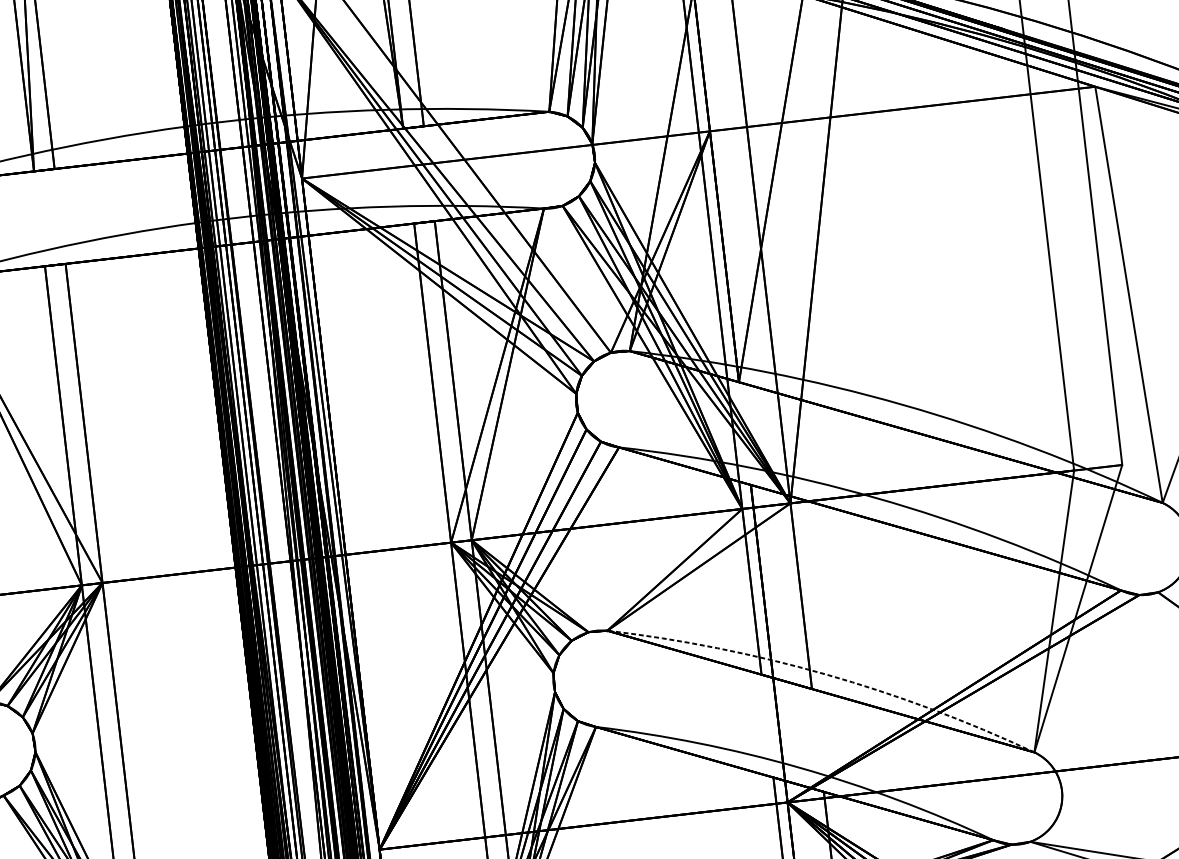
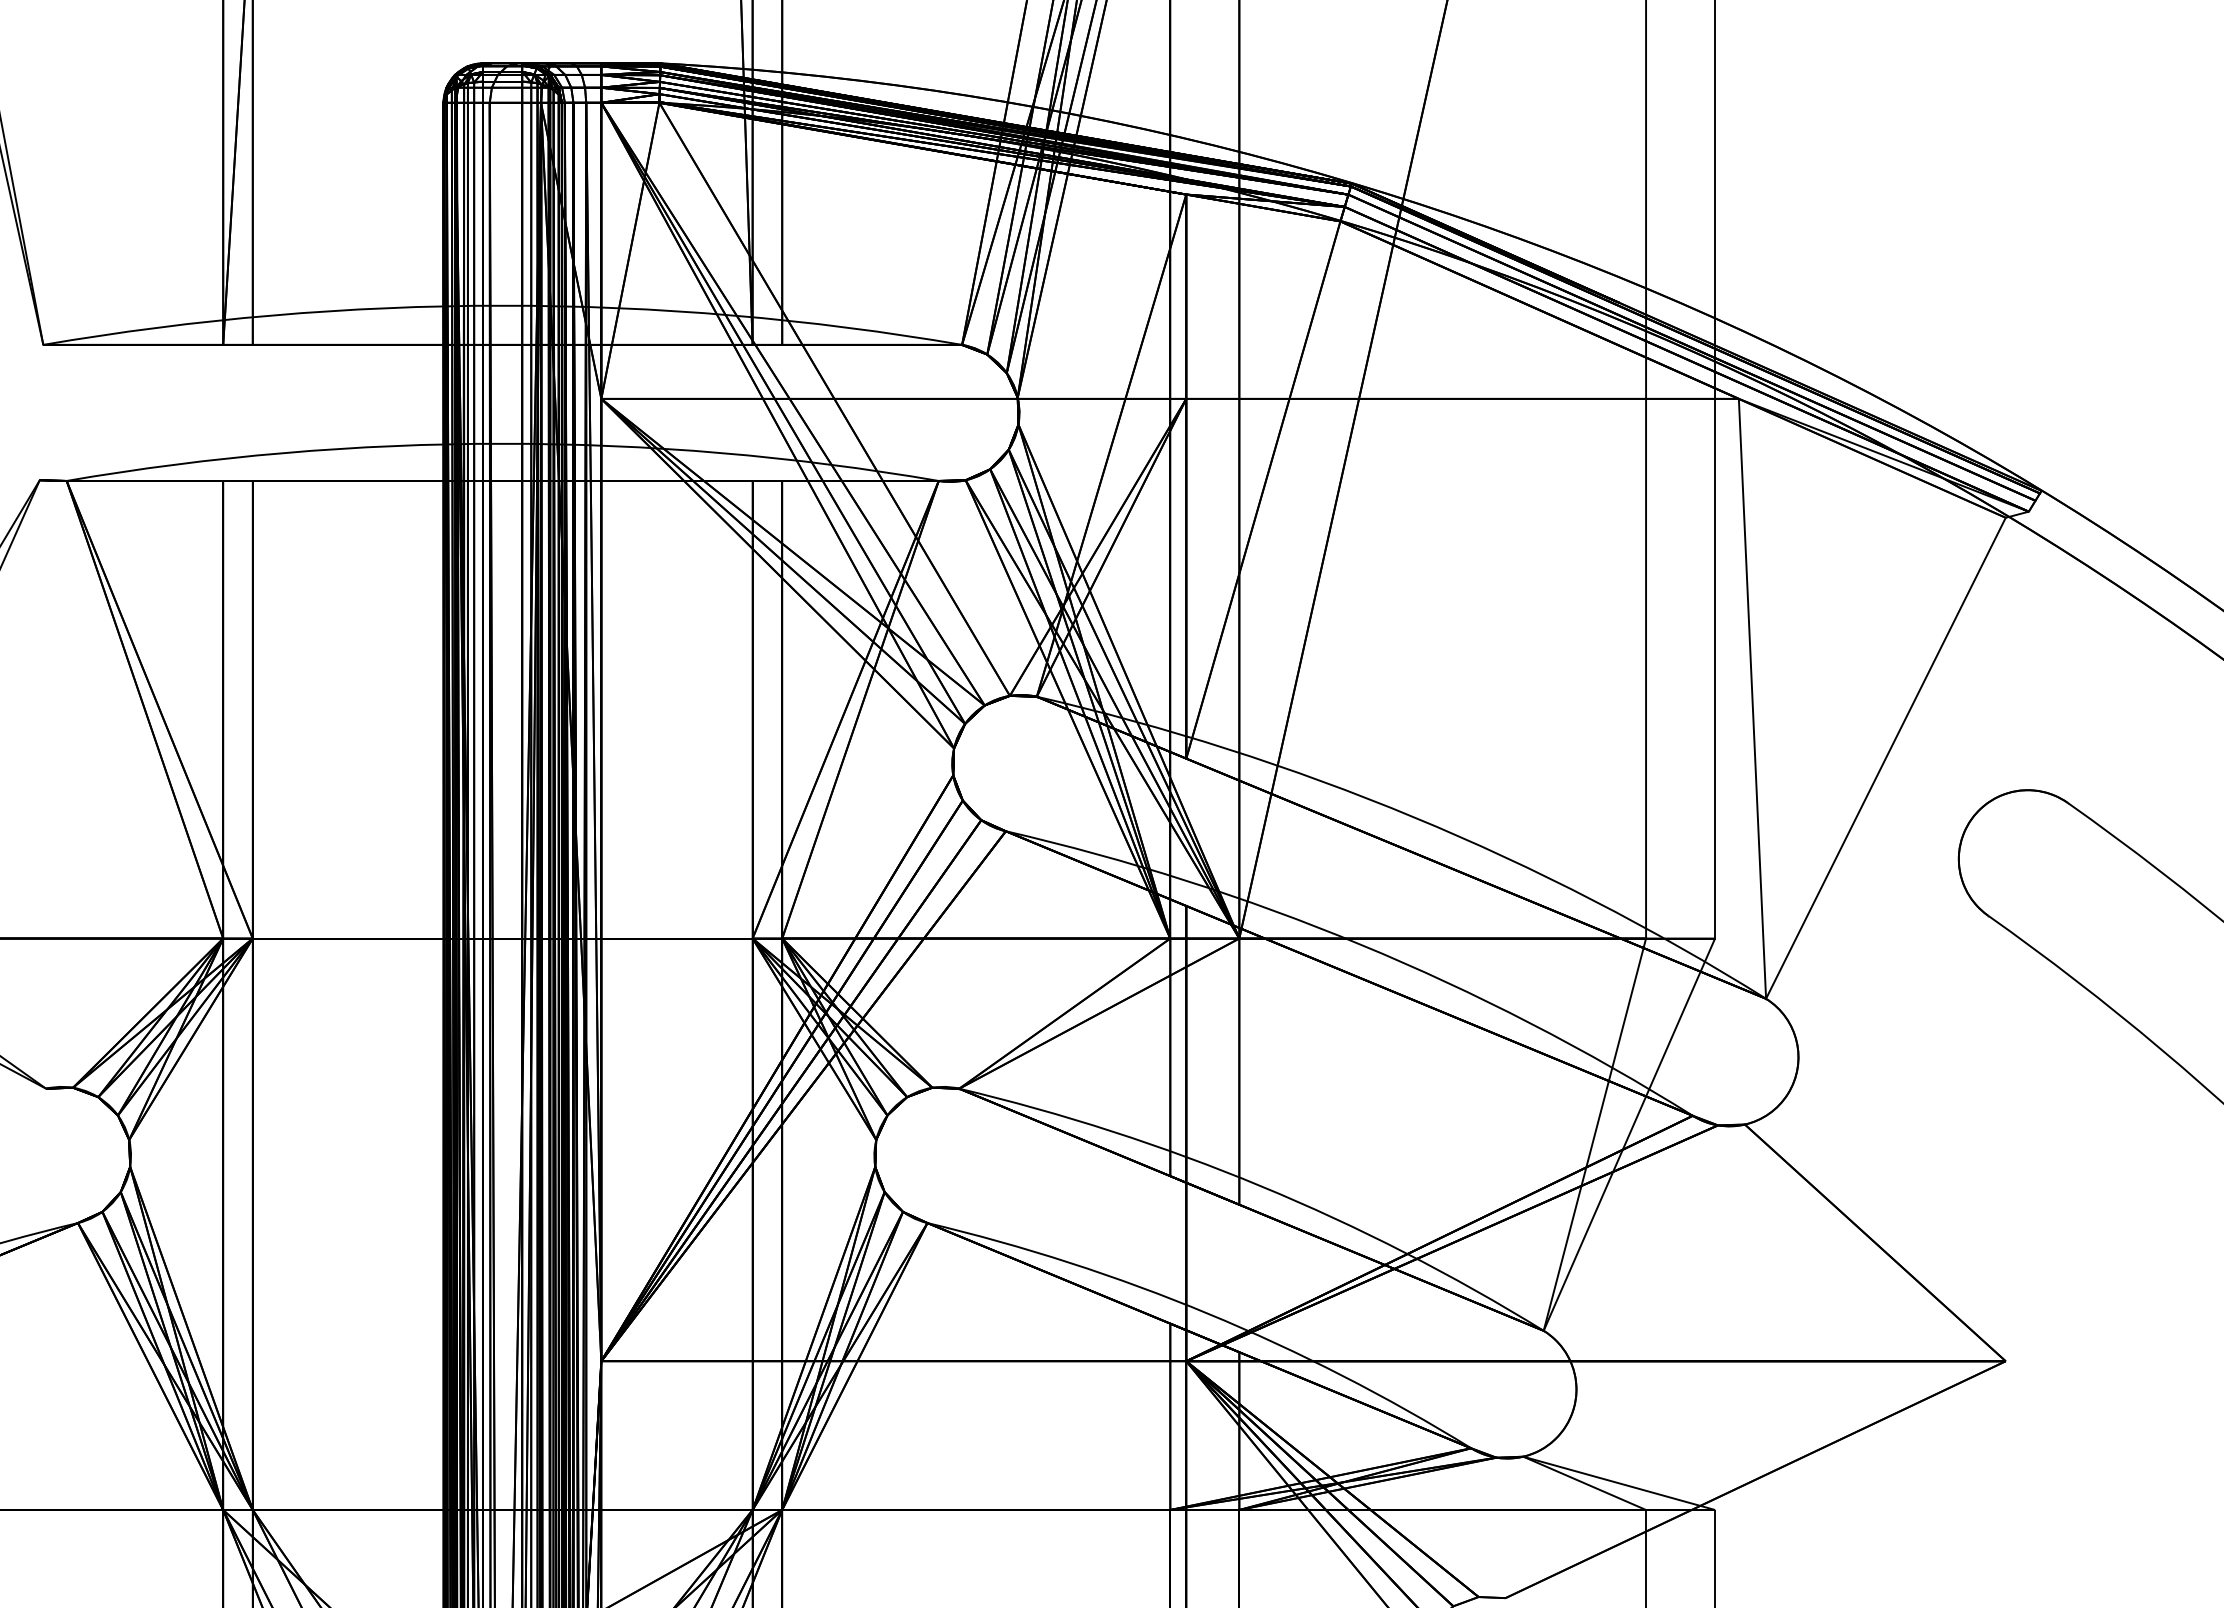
arc: (825, 674) -> (1261, 1186), dashed -> solid

